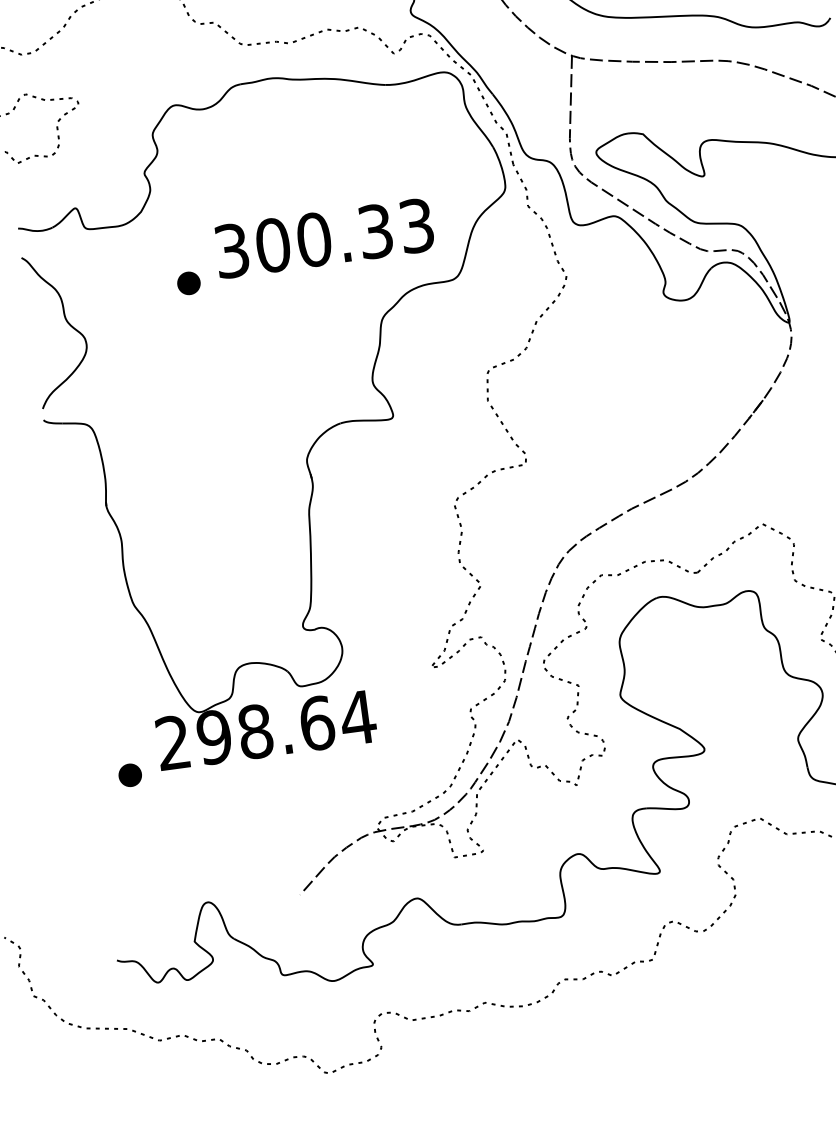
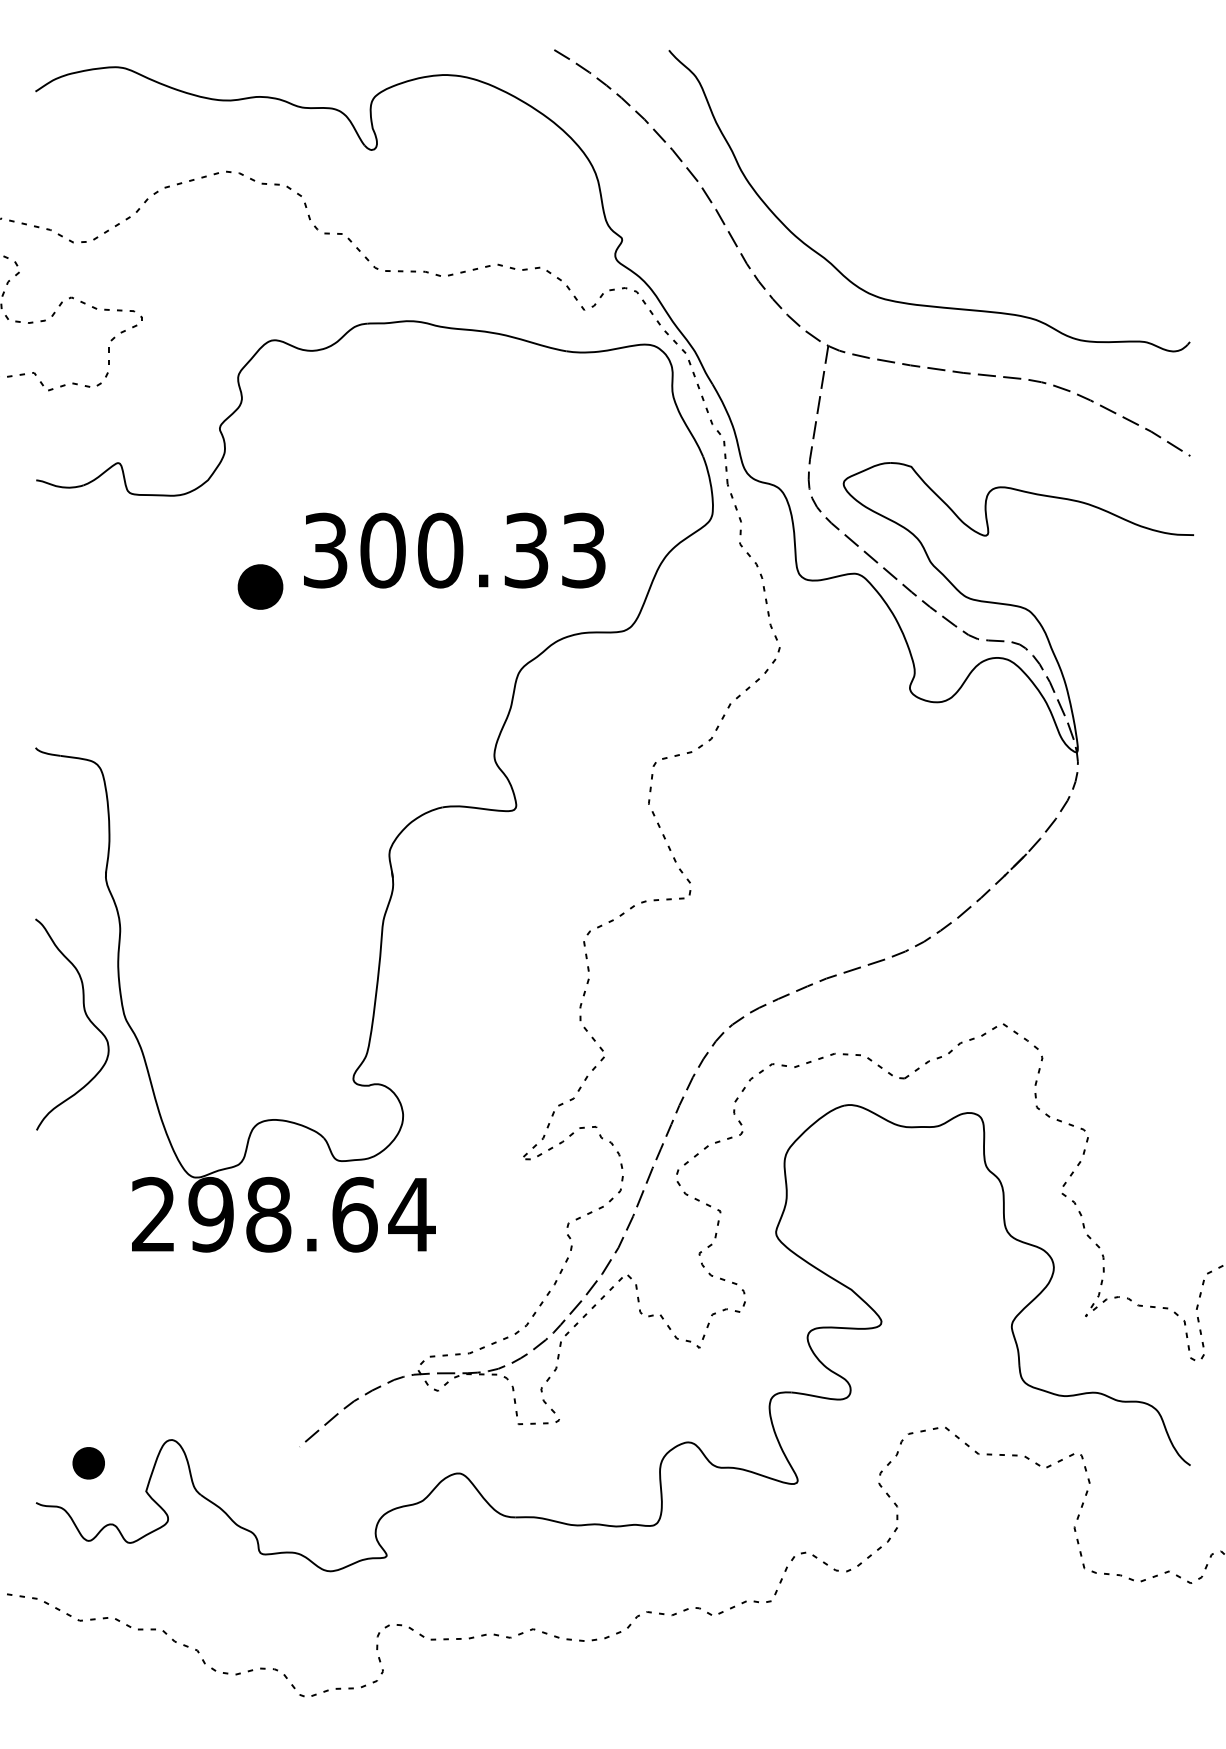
part: (188, 283) -> (260, 587), size x1.4
curve: (67, 323) -> (86, 1017), moved
part: (130, 775) -> (88, 1463), moved

